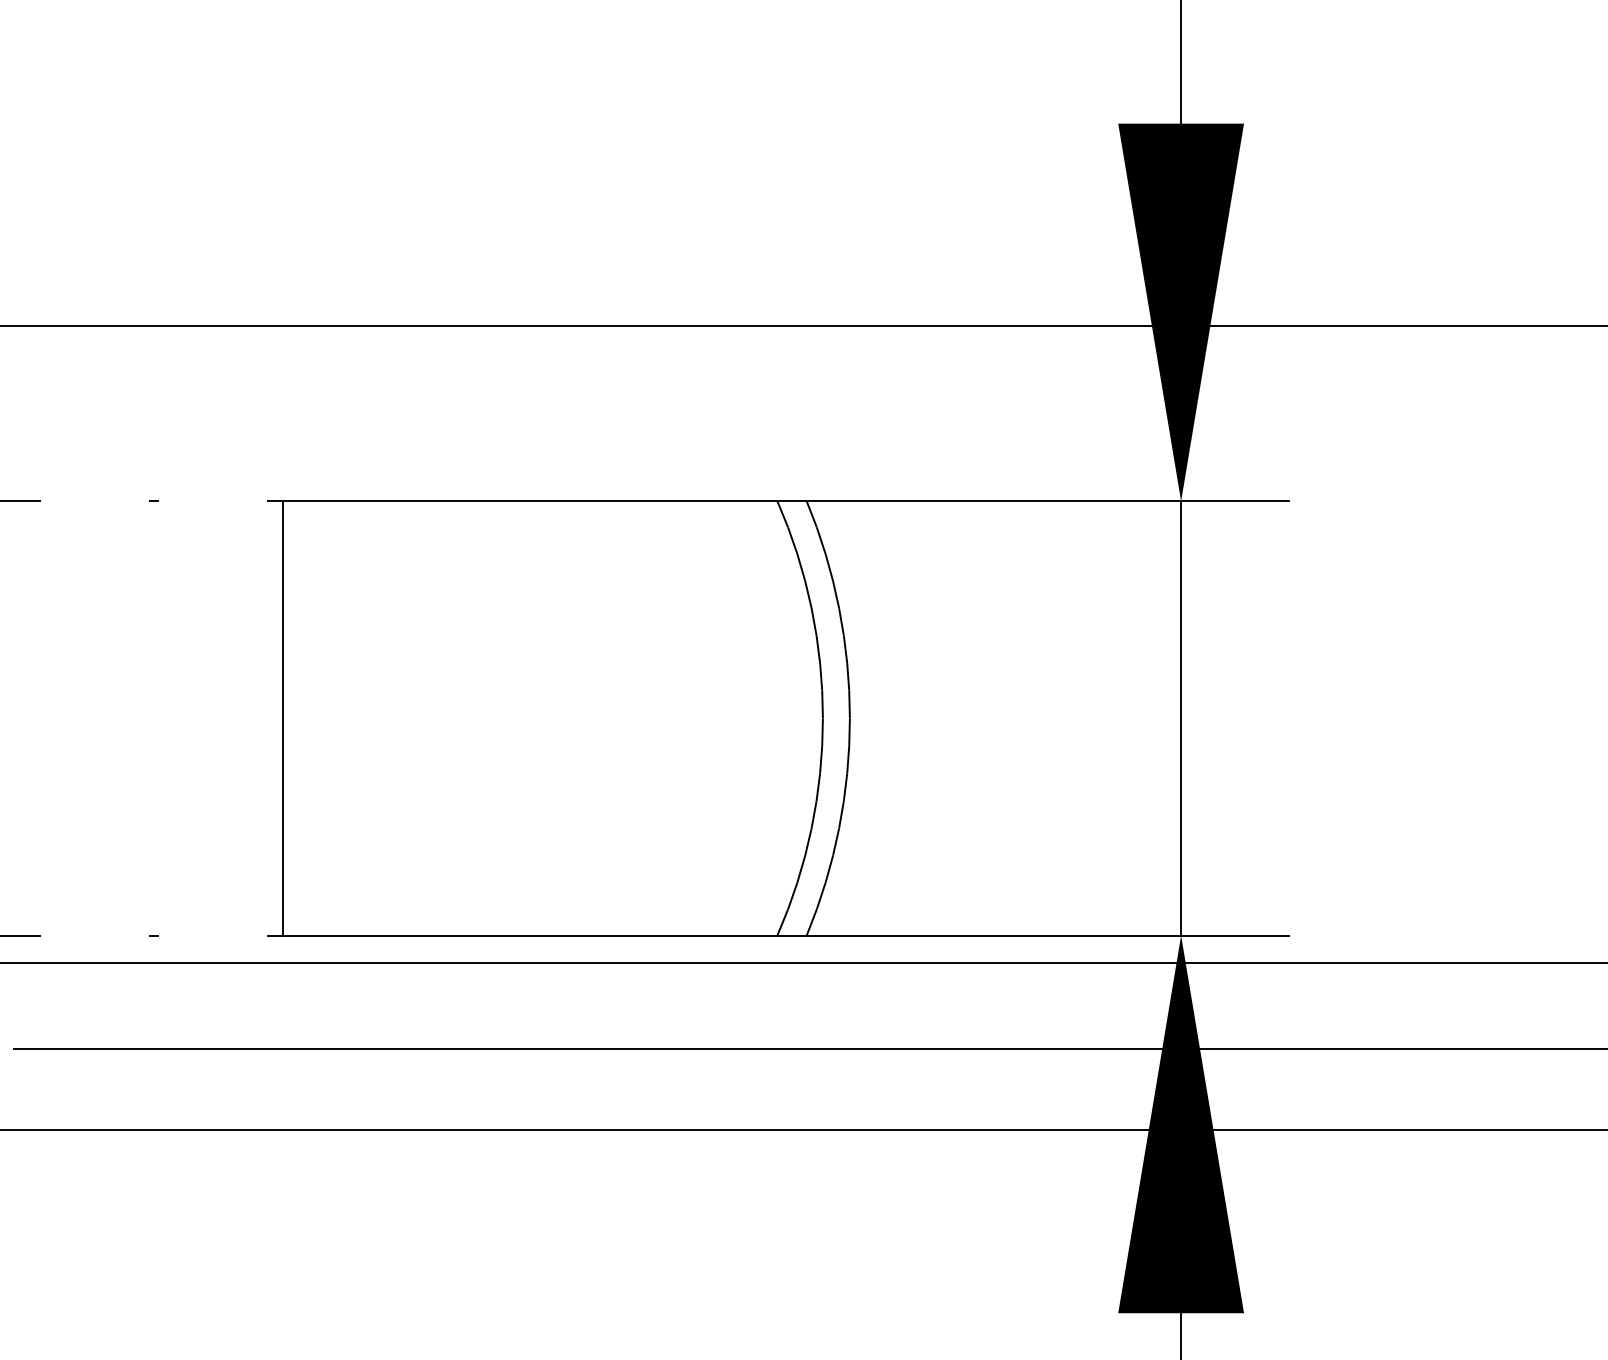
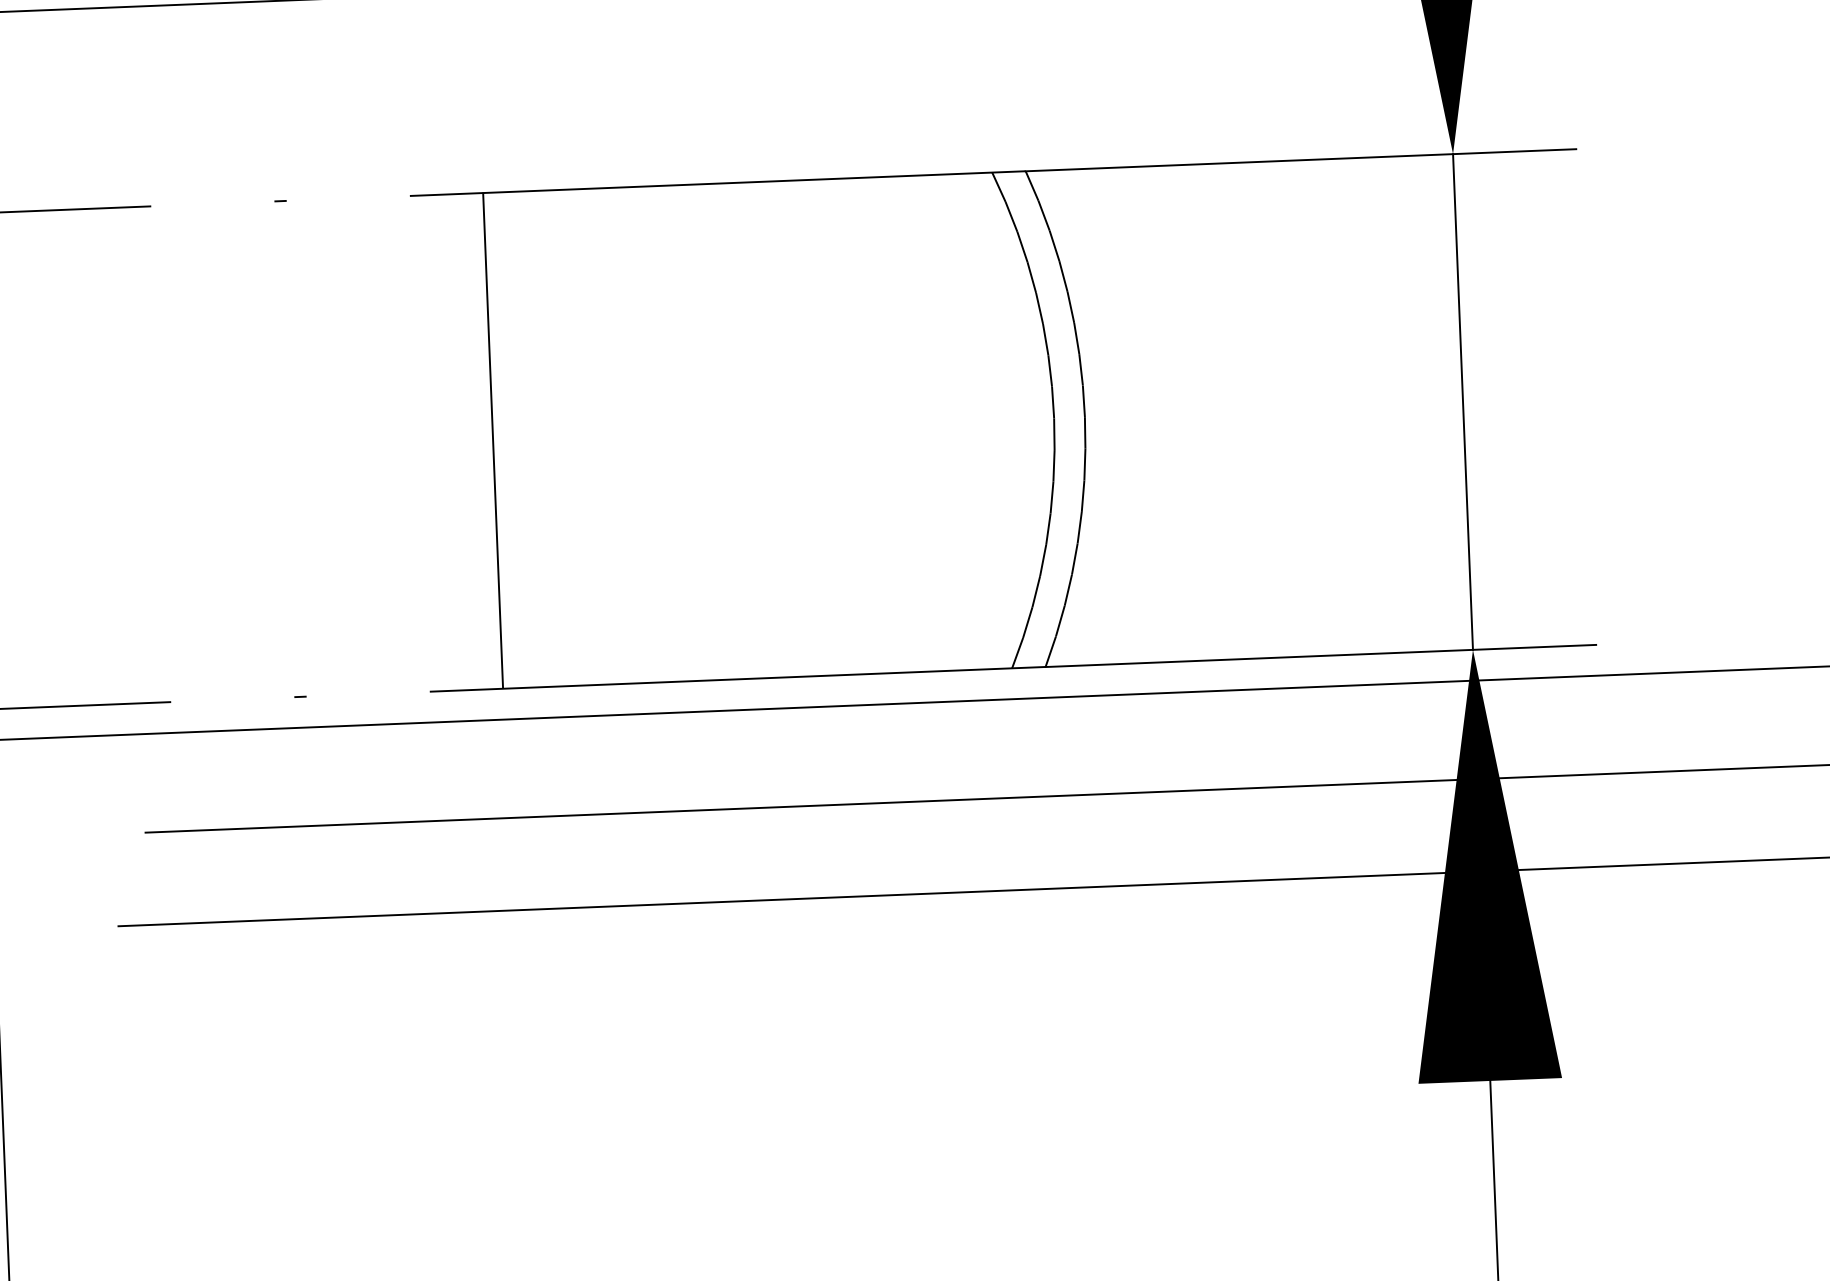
line: (283, 717) -> (493, 439), moved

